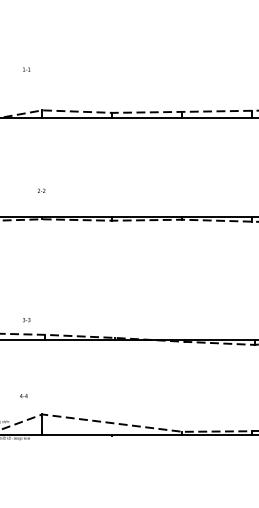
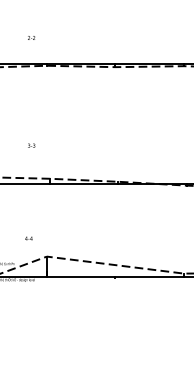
text: (41, 190) -> (31, 37), moved
text: (26, 320) -> (31, 146), moved

